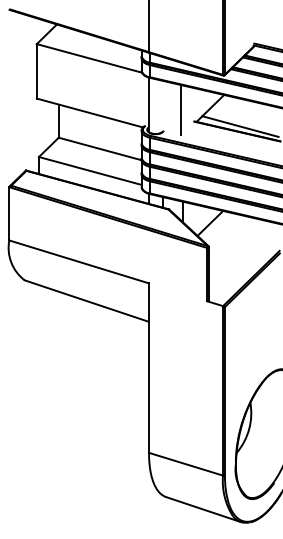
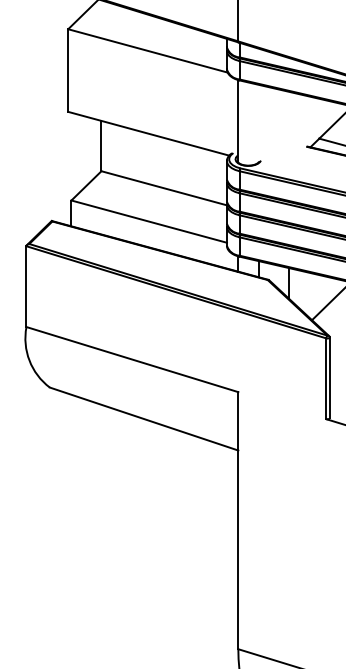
line: (180, 109) -> (286, 128), removed

